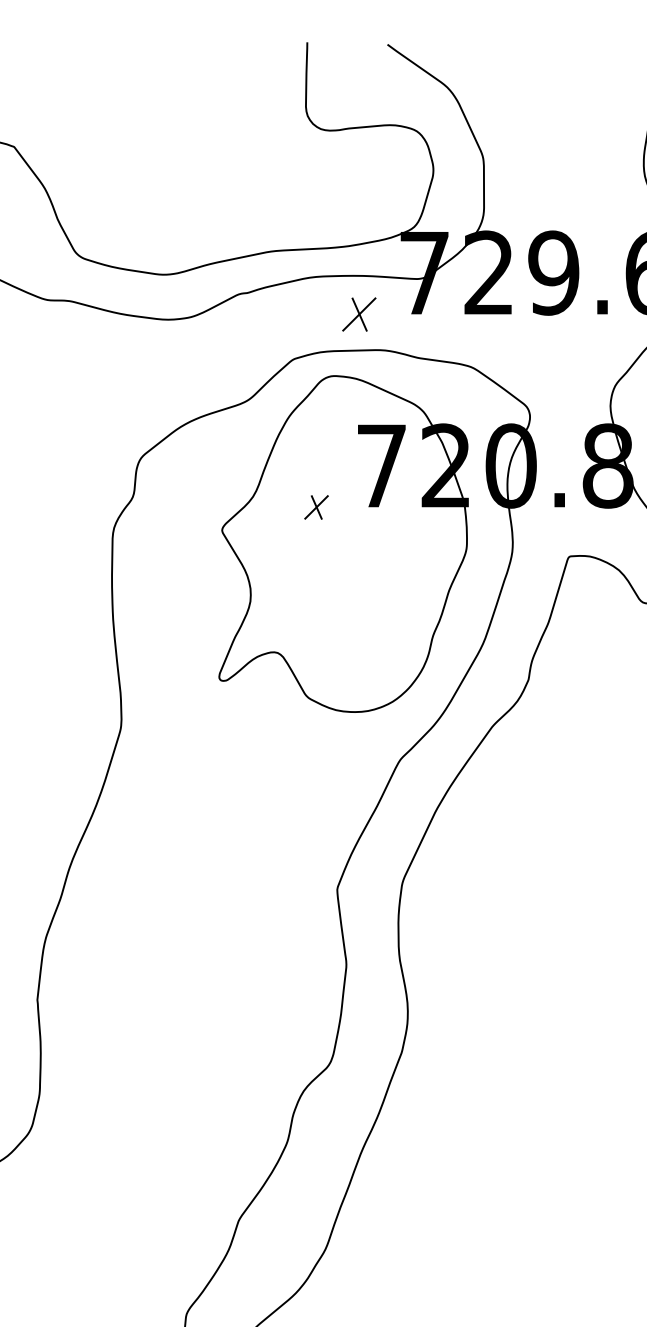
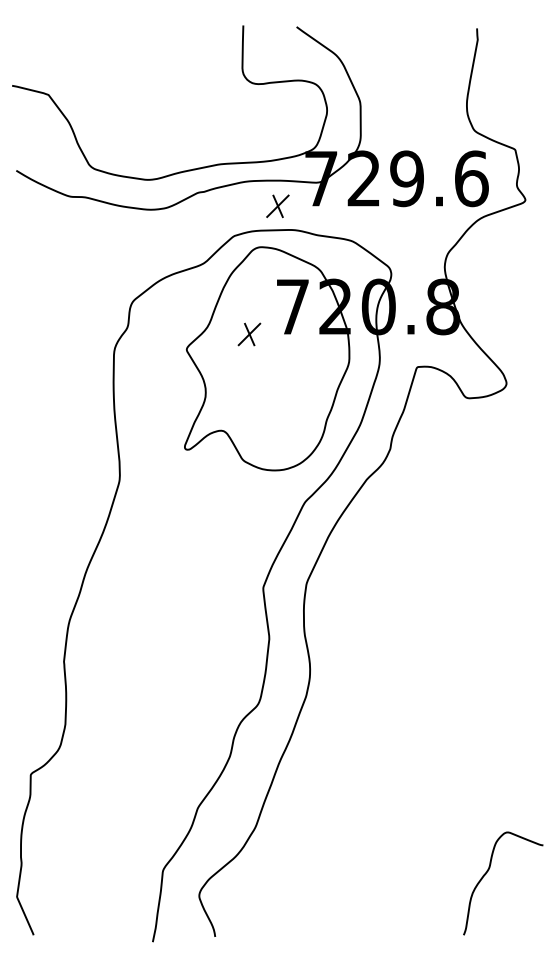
part: (316, 507) -> (249, 334), size x1.43

